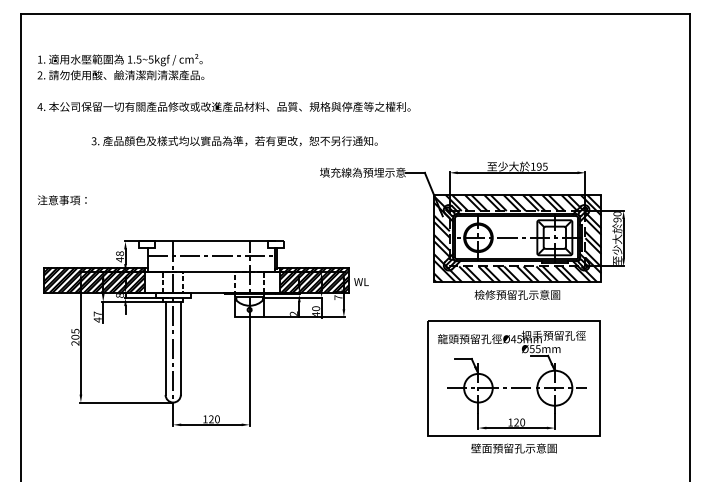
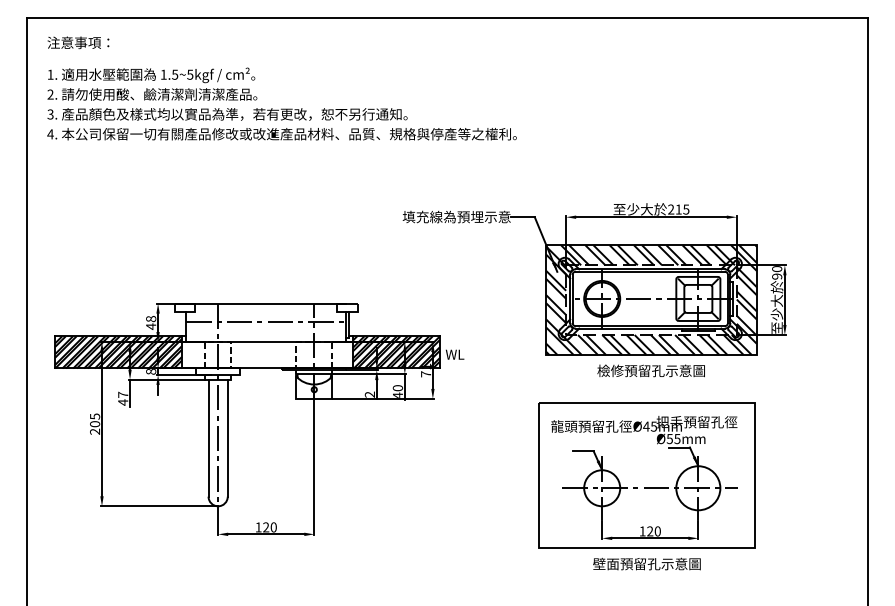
text: (234, 141) -> (227, 114), moved
text: (535, 166) -> (674, 209), 195 -> 215
text: (62, 200) -> (78, 42), moved

